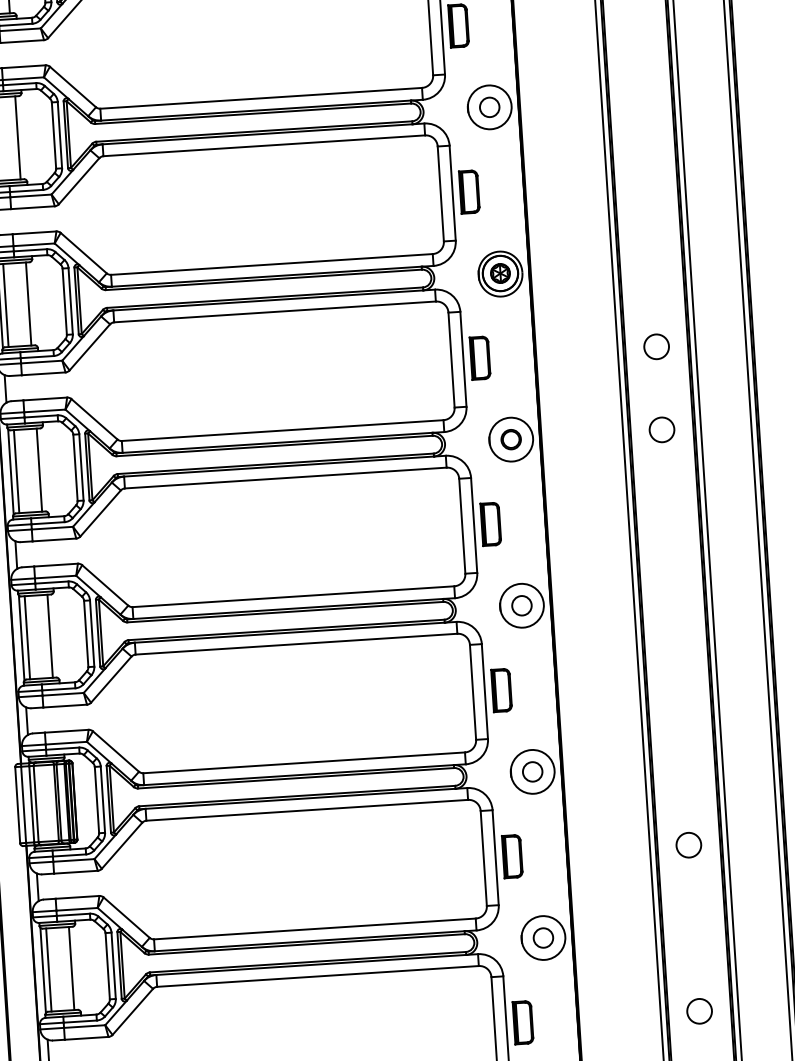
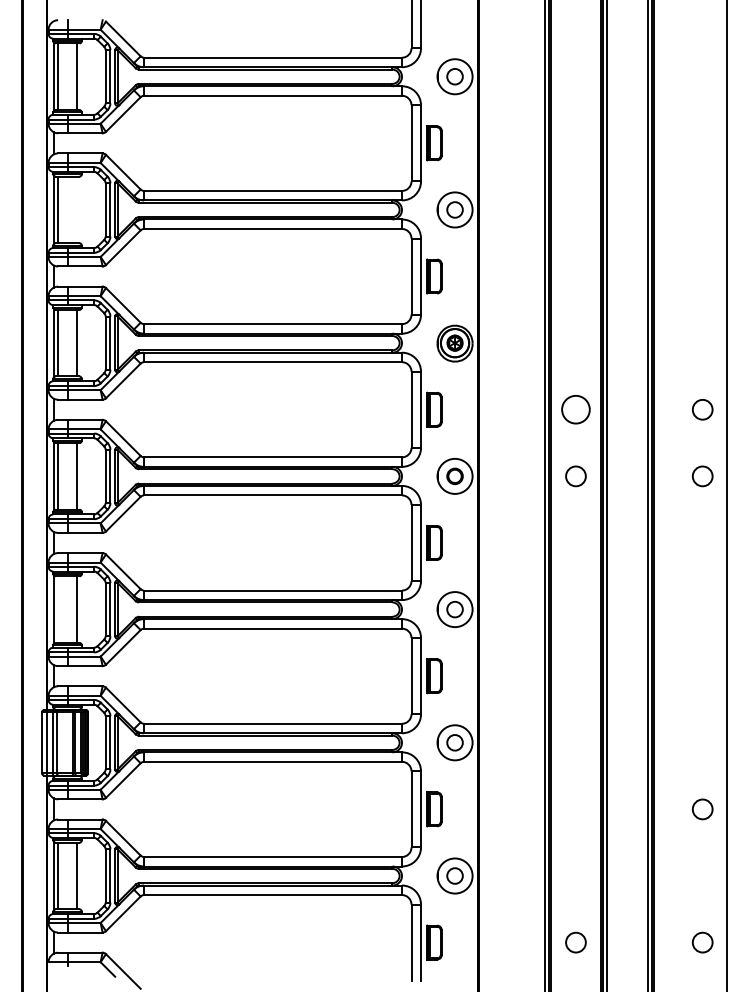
line: (17, 137) -> (76, 209), removed
circle: (656, 346) -> (575, 409), size x1.4
line: (27, 637) -> (58, 609), removed
circle: (688, 845) -> (575, 809), removed

